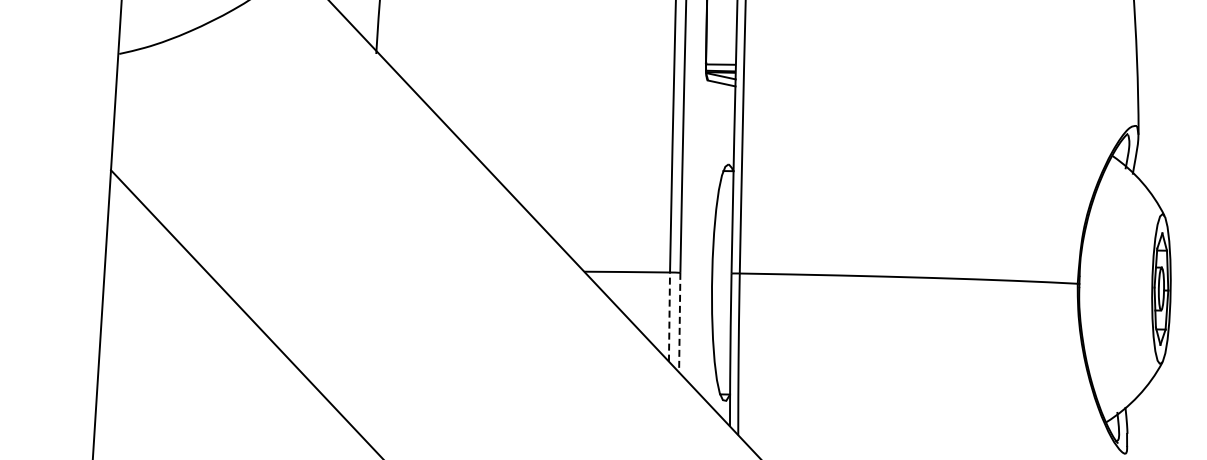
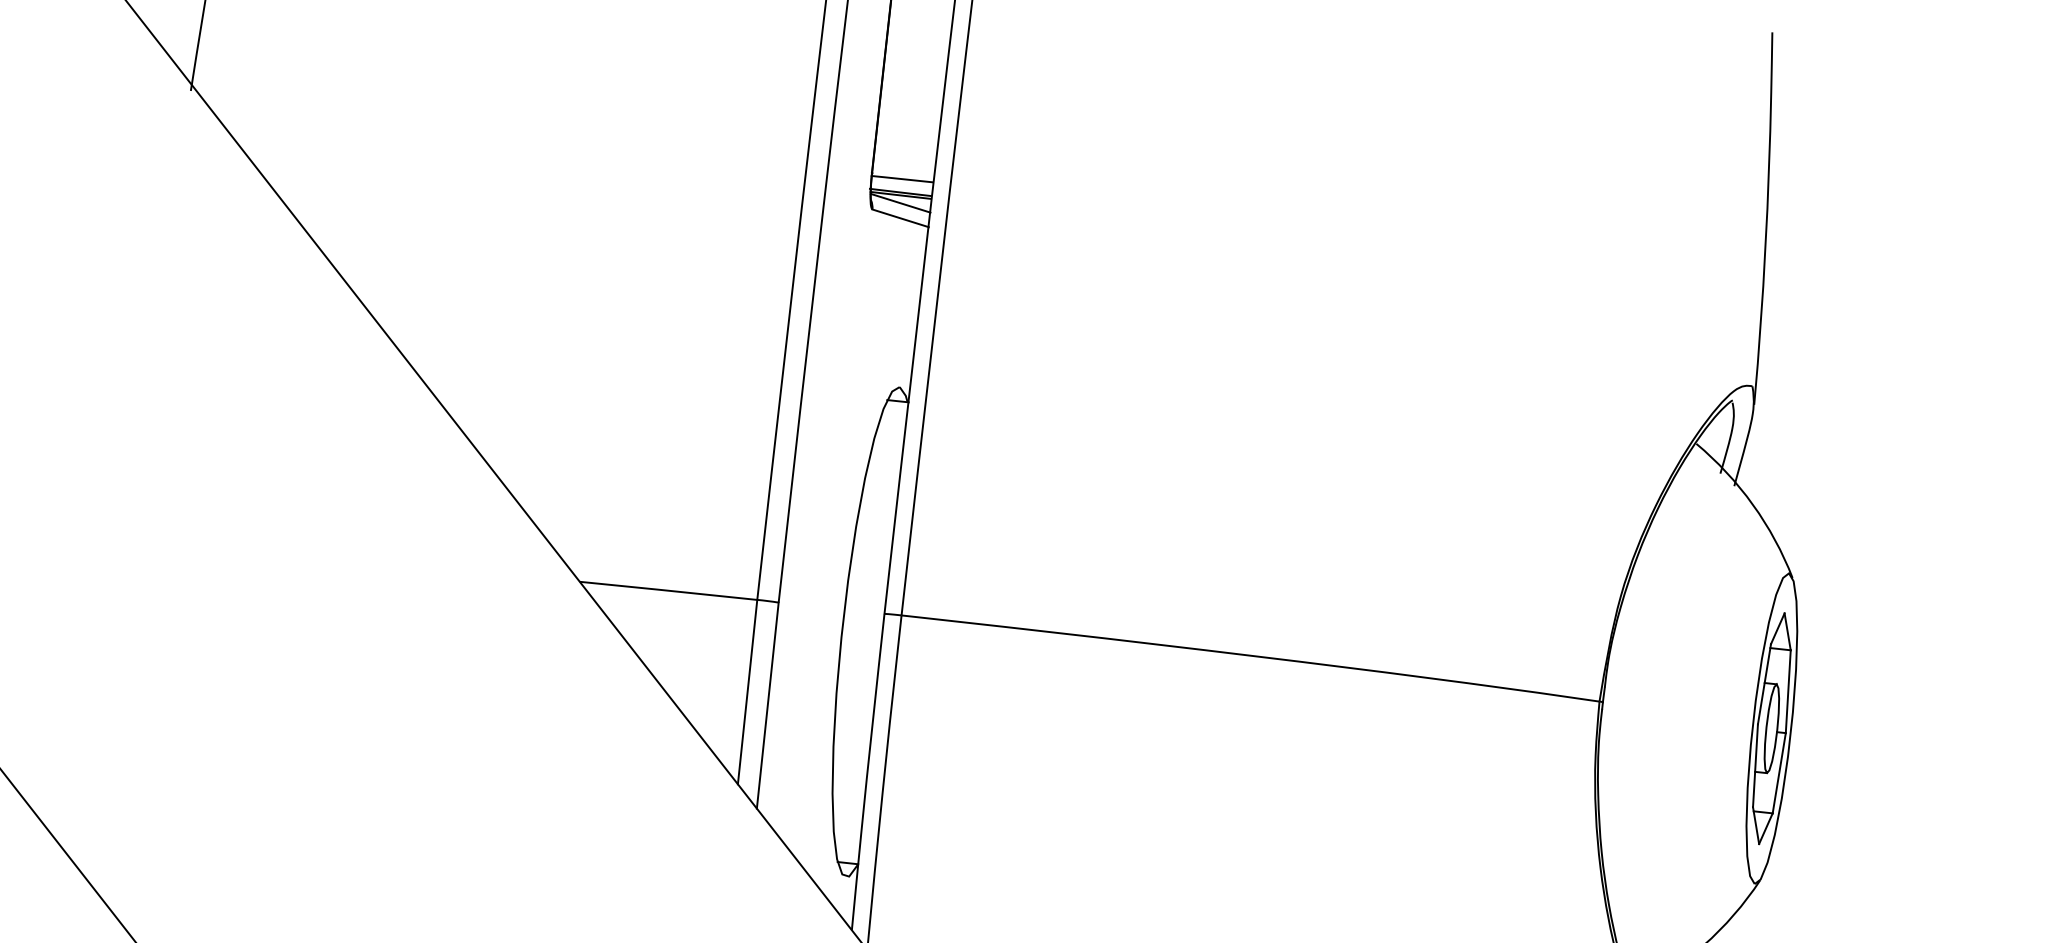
line: (669, 317) -> (747, 693), dashed -> solid
line: (679, 322) -> (767, 705), dashed -> solid

